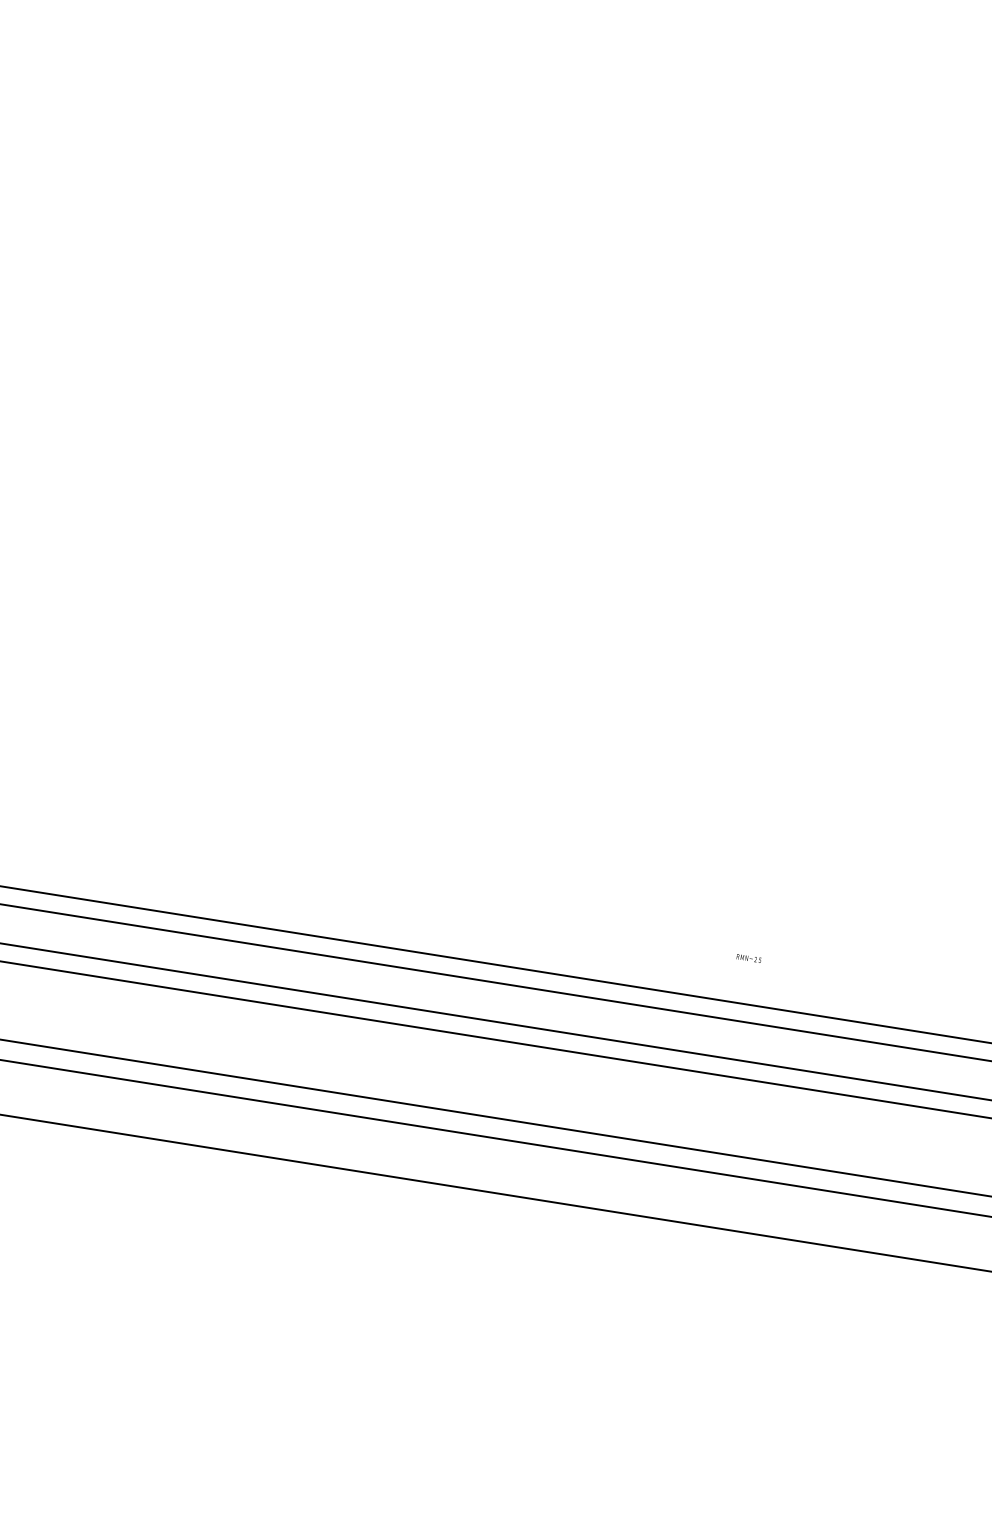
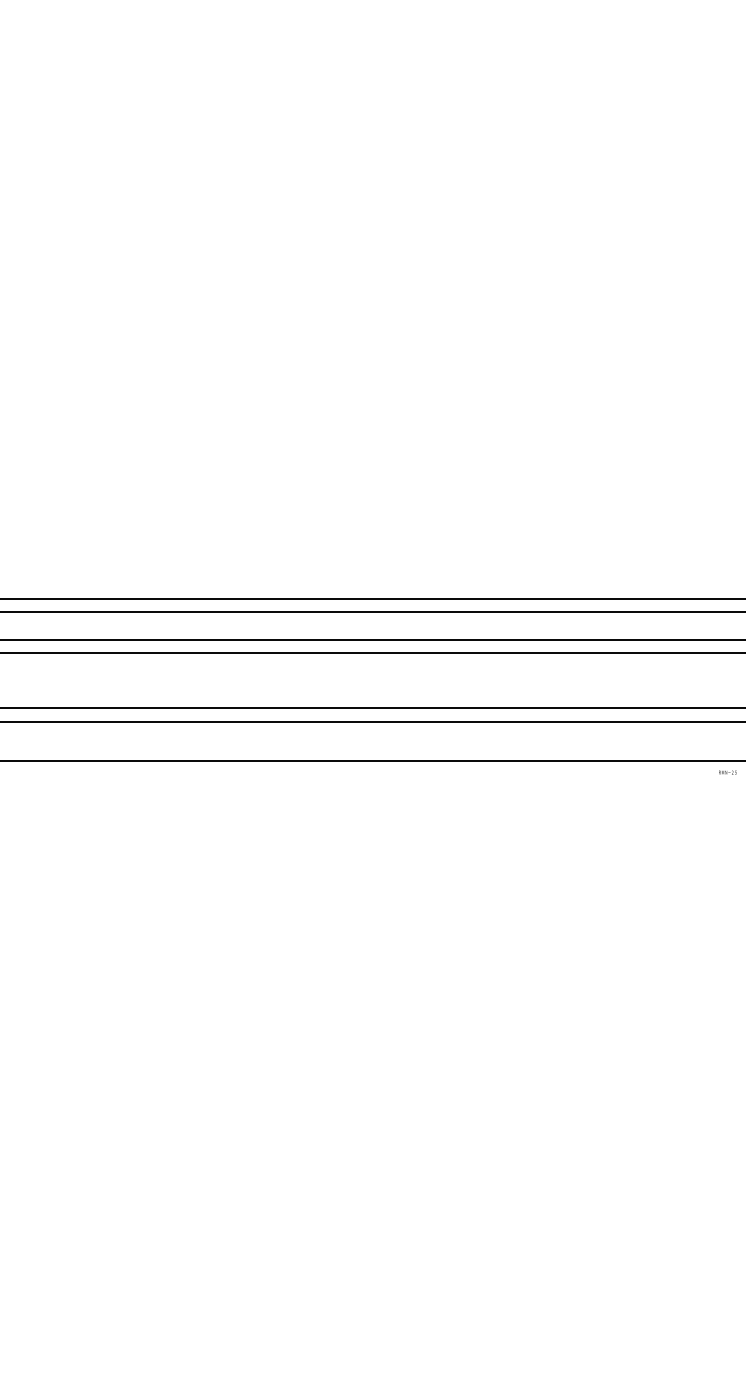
text: (748, 958) -> (727, 772), moved

